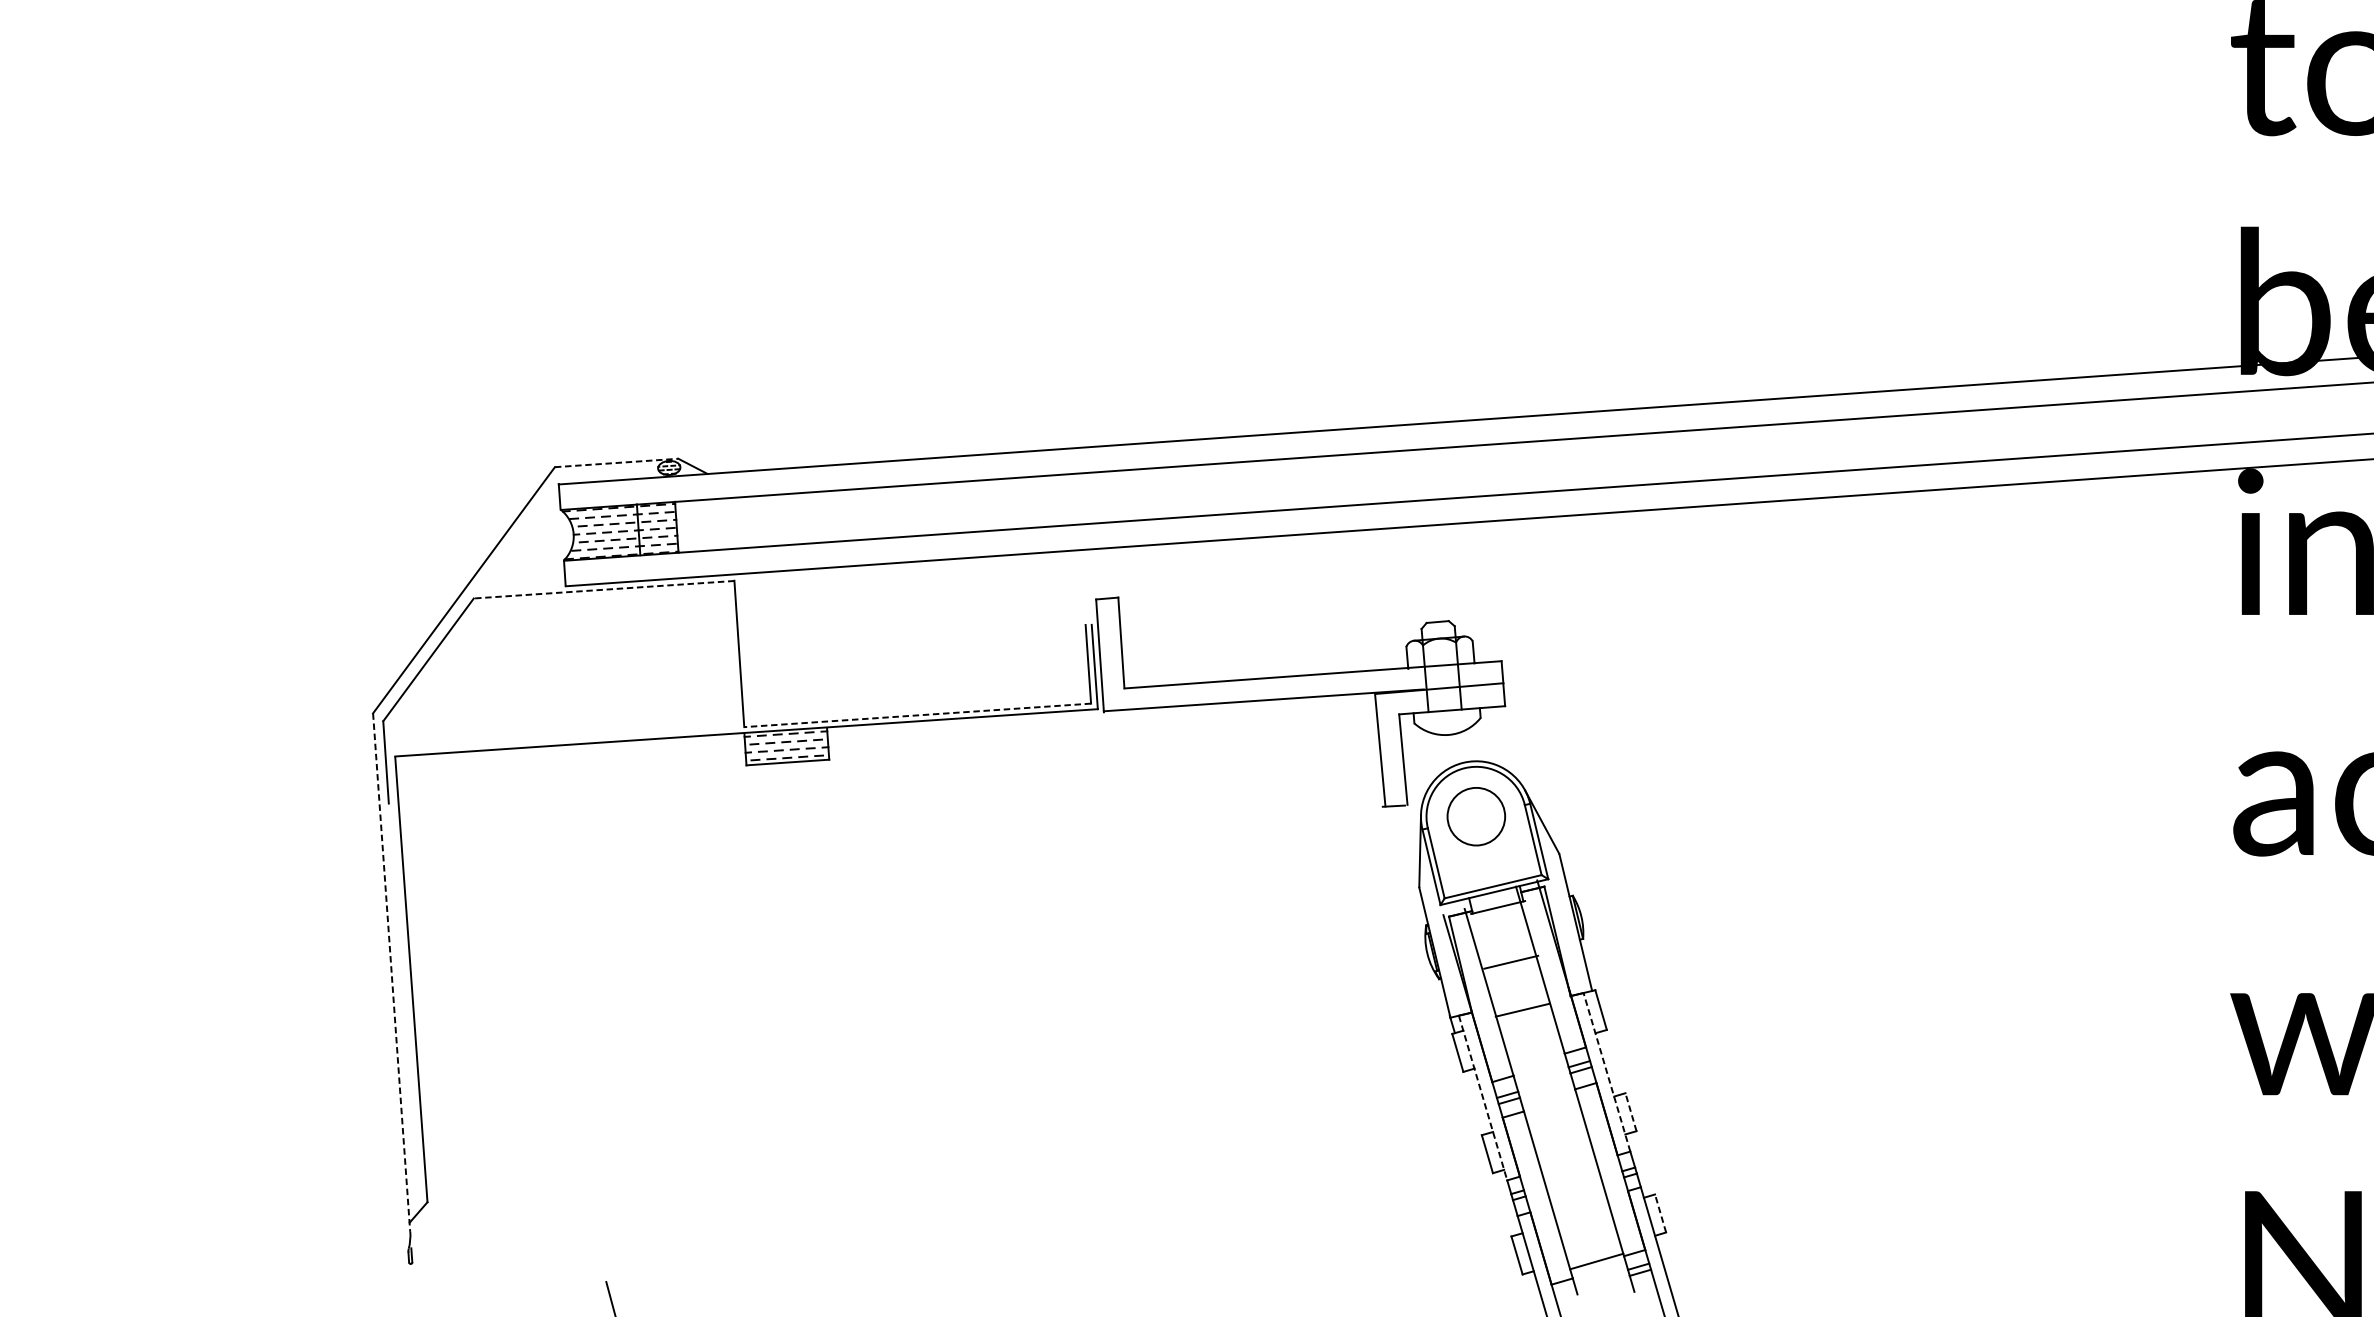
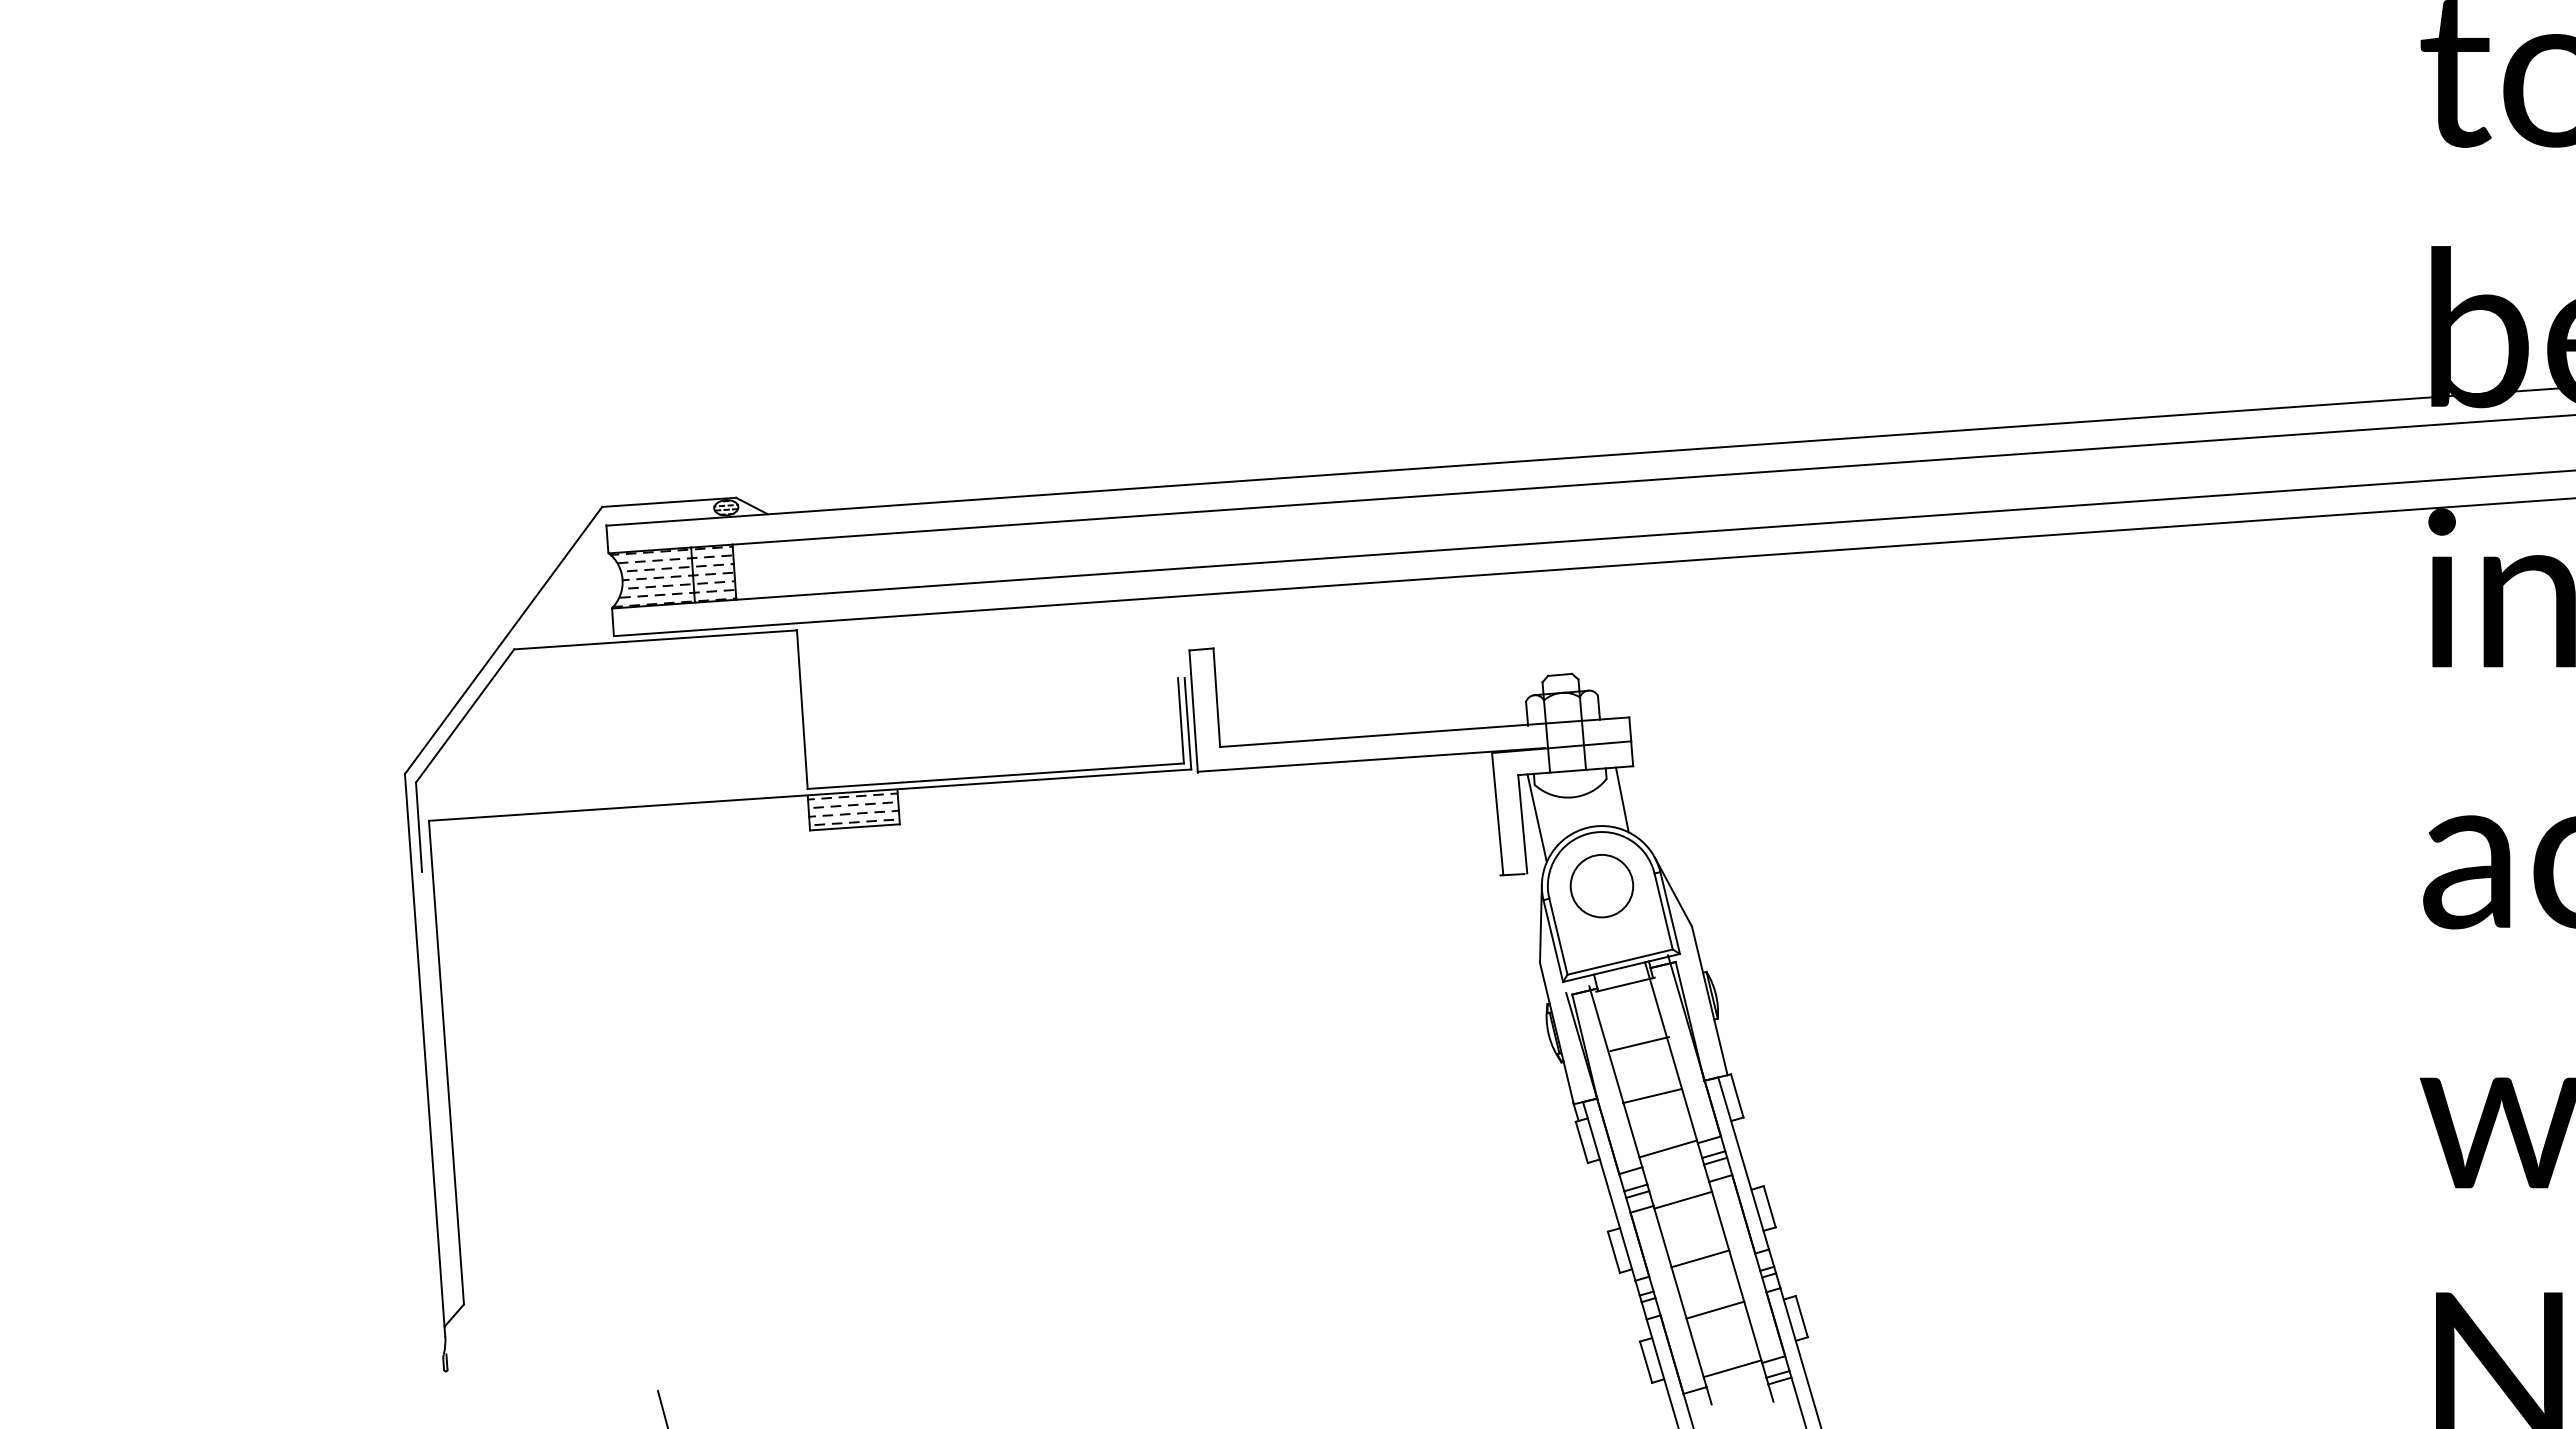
line: (616, 463) -> (669, 502), dashed -> solid
line: (604, 589) -> (655, 639), dashed -> solid
line: (917, 715) -> (995, 776), dashed -> solid
line: (1494, 736) -> (1621, 799), added
line: (1416, 754) -> (1536, 818), added
line: (392, 972) -> (425, 1055), dashed -> solid
line: (1537, 1058) -> (1668, 1148), added
line: (1606, 1072) -> (1743, 1163), dashed -> solid
line: (1483, 1098) -> (1609, 1191), dashed -> solid
line: (1551, 1105) -> (1683, 1199), added
line: (1630, 1111) -> (1769, 1206), dashed -> solid
line: (1567, 1159) -> (1700, 1258), added
line: (1581, 1206) -> (1715, 1309), added
line: (1660, 1213) -> (1801, 1316), dashed -> solid

